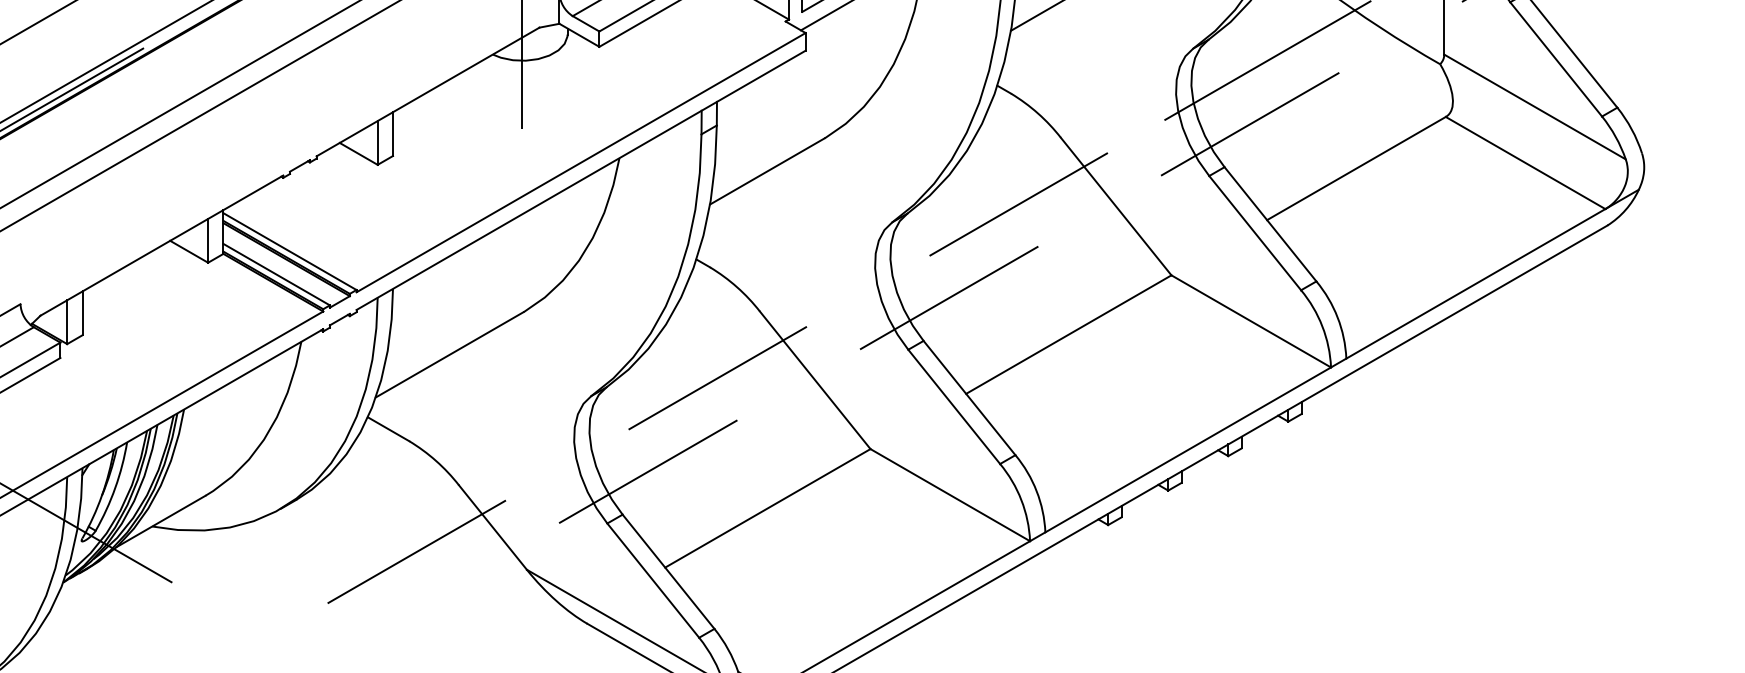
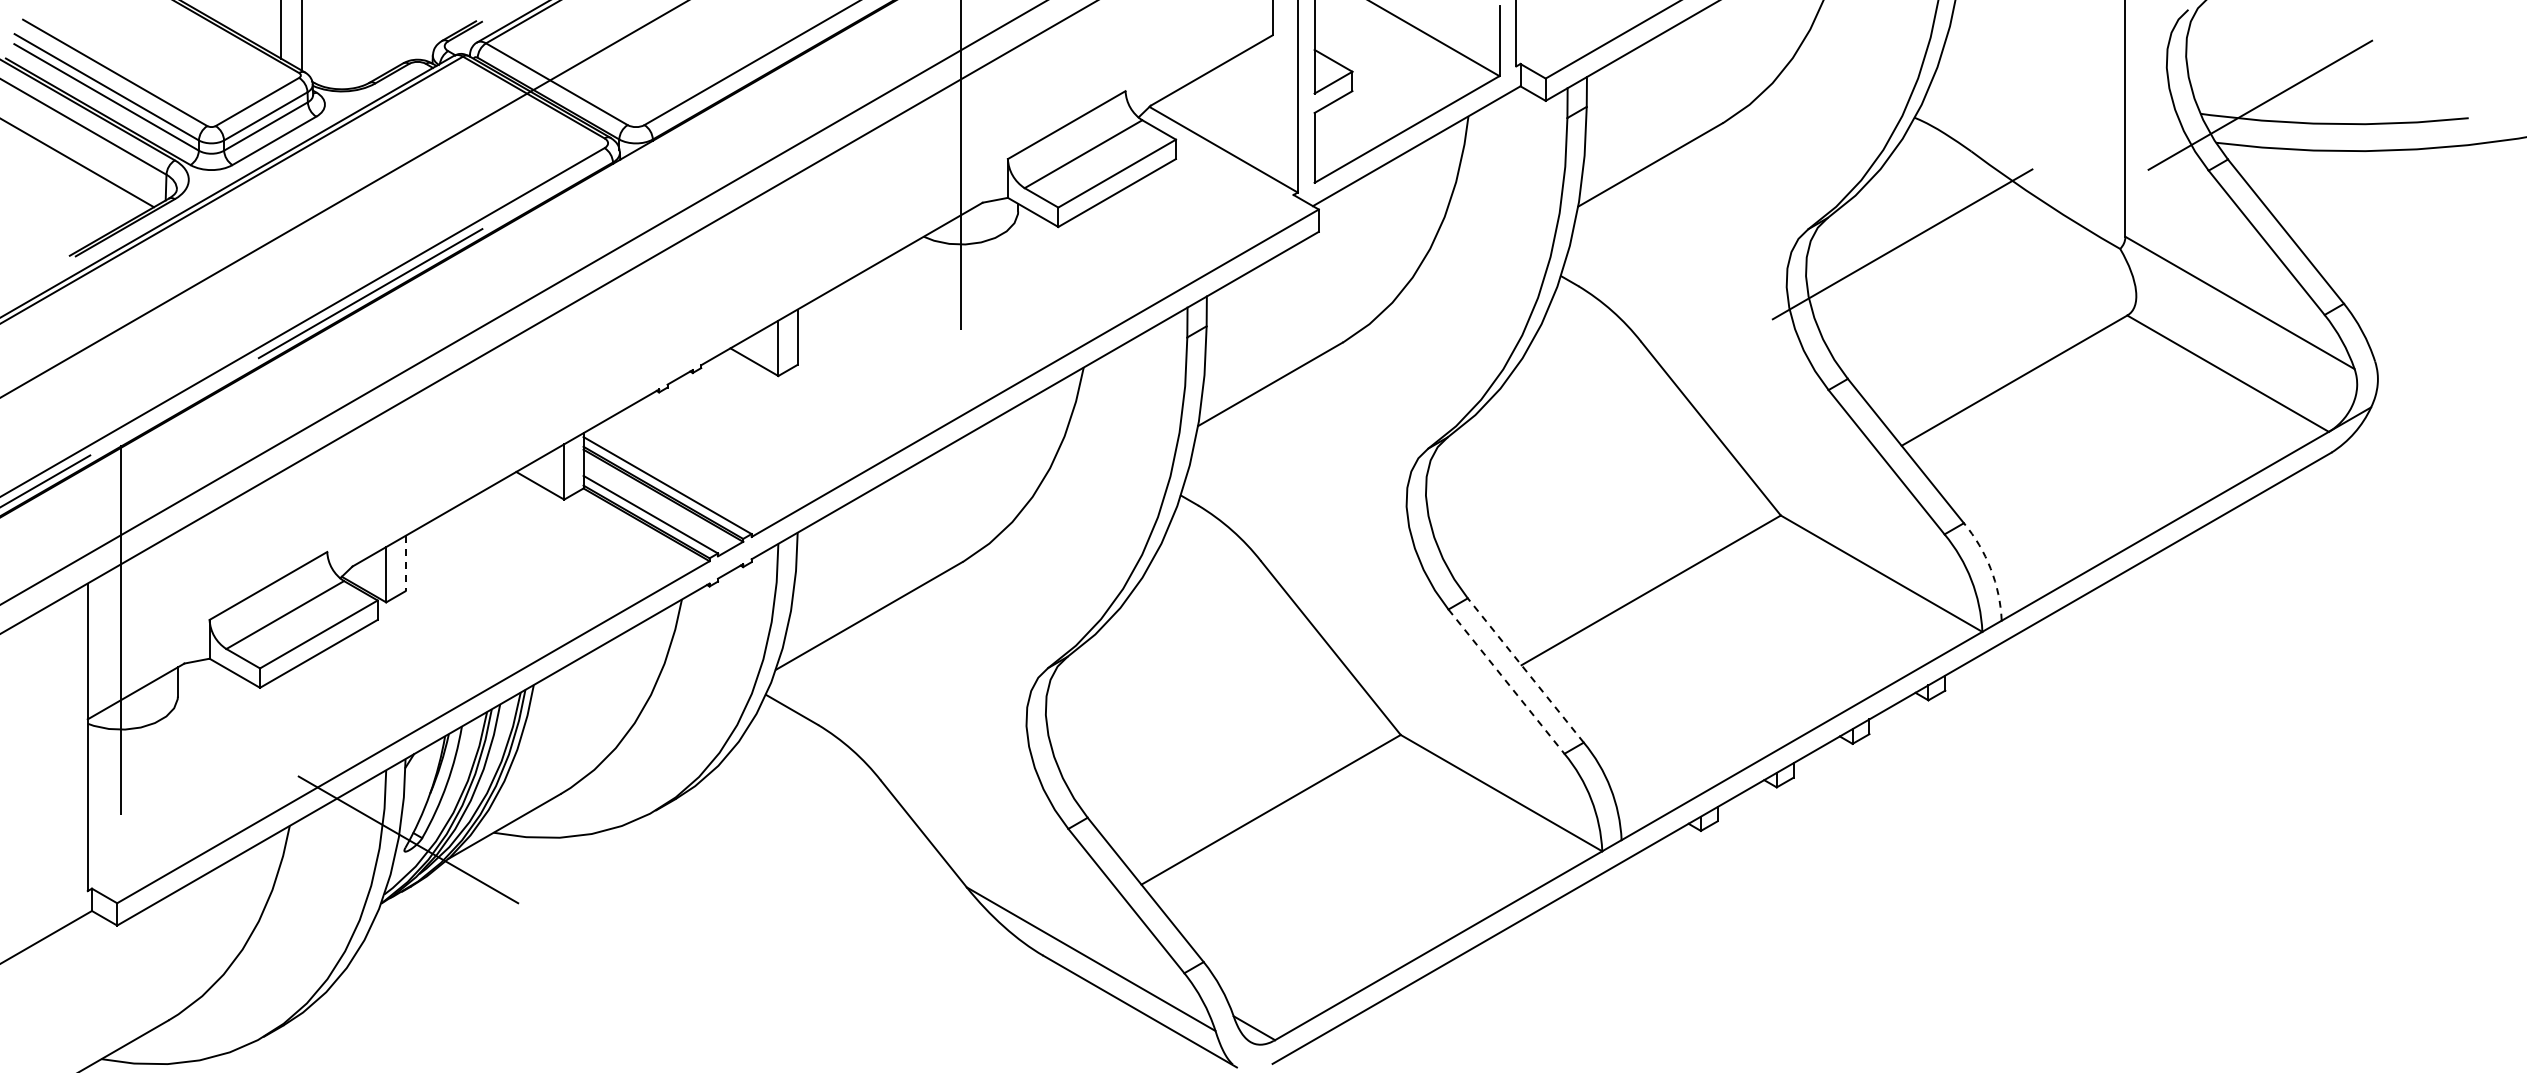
line: (1249, 124) -> (1879, 324), removed
line: (1018, 204) -> (1587, 426), removed
line: (948, 298) -> (1499, 544), removed
line: (82, 313) -> (405, 563), solid -> dashed
arc: (1337, 317) -> (1990, 568), solid -> dashed
line: (717, 378) -> (1207, 645), removed
line: (969, 398) -> (1525, 670), solid -> dashed
line: (954, 406) -> (1506, 681), solid -> dashed
line: (647, 471) -> (1119, 763), removed
line: (416, 551) -> (827, 864), removed

